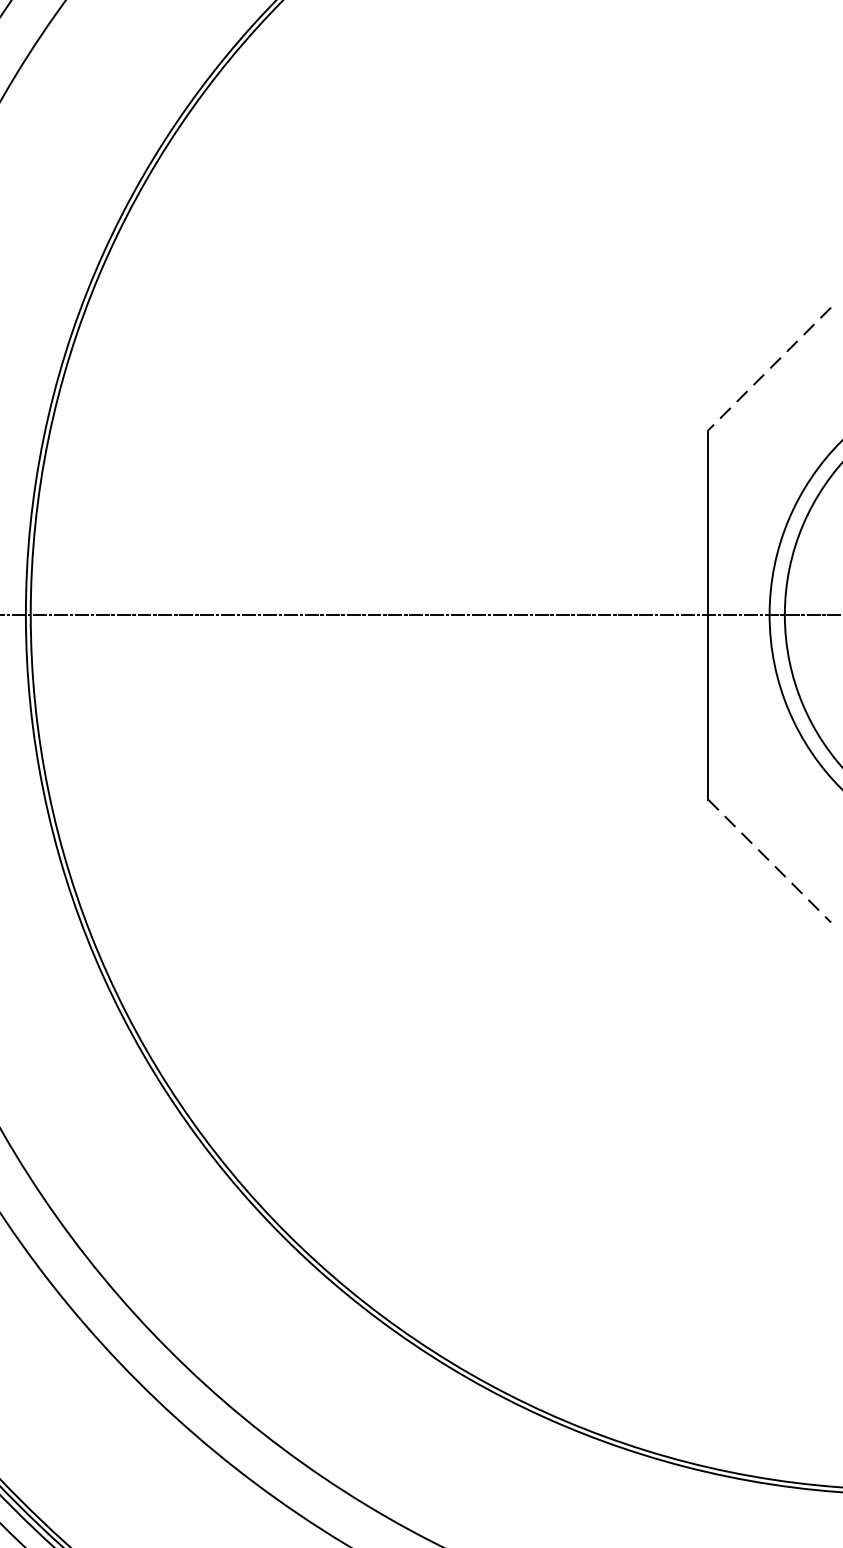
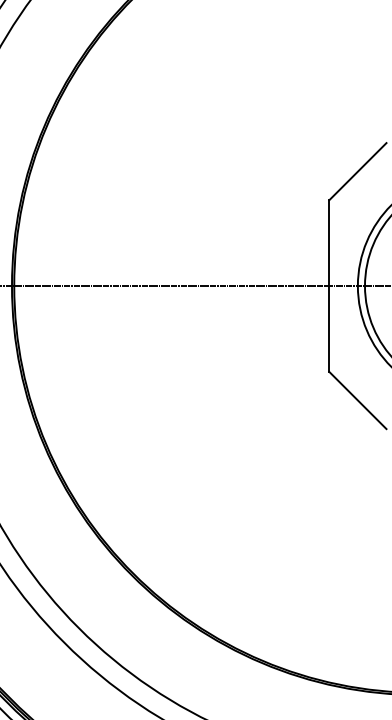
line: (768, 370) -> (357, 172), dashed -> solid
line: (770, 861) -> (358, 400), dashed -> solid

